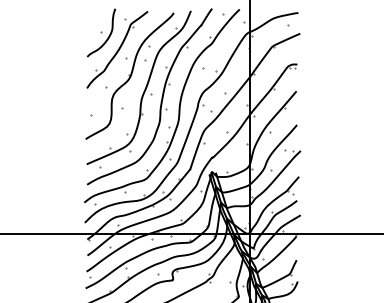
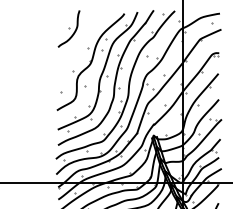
part: (117, 49) -> (81, 41), removed

